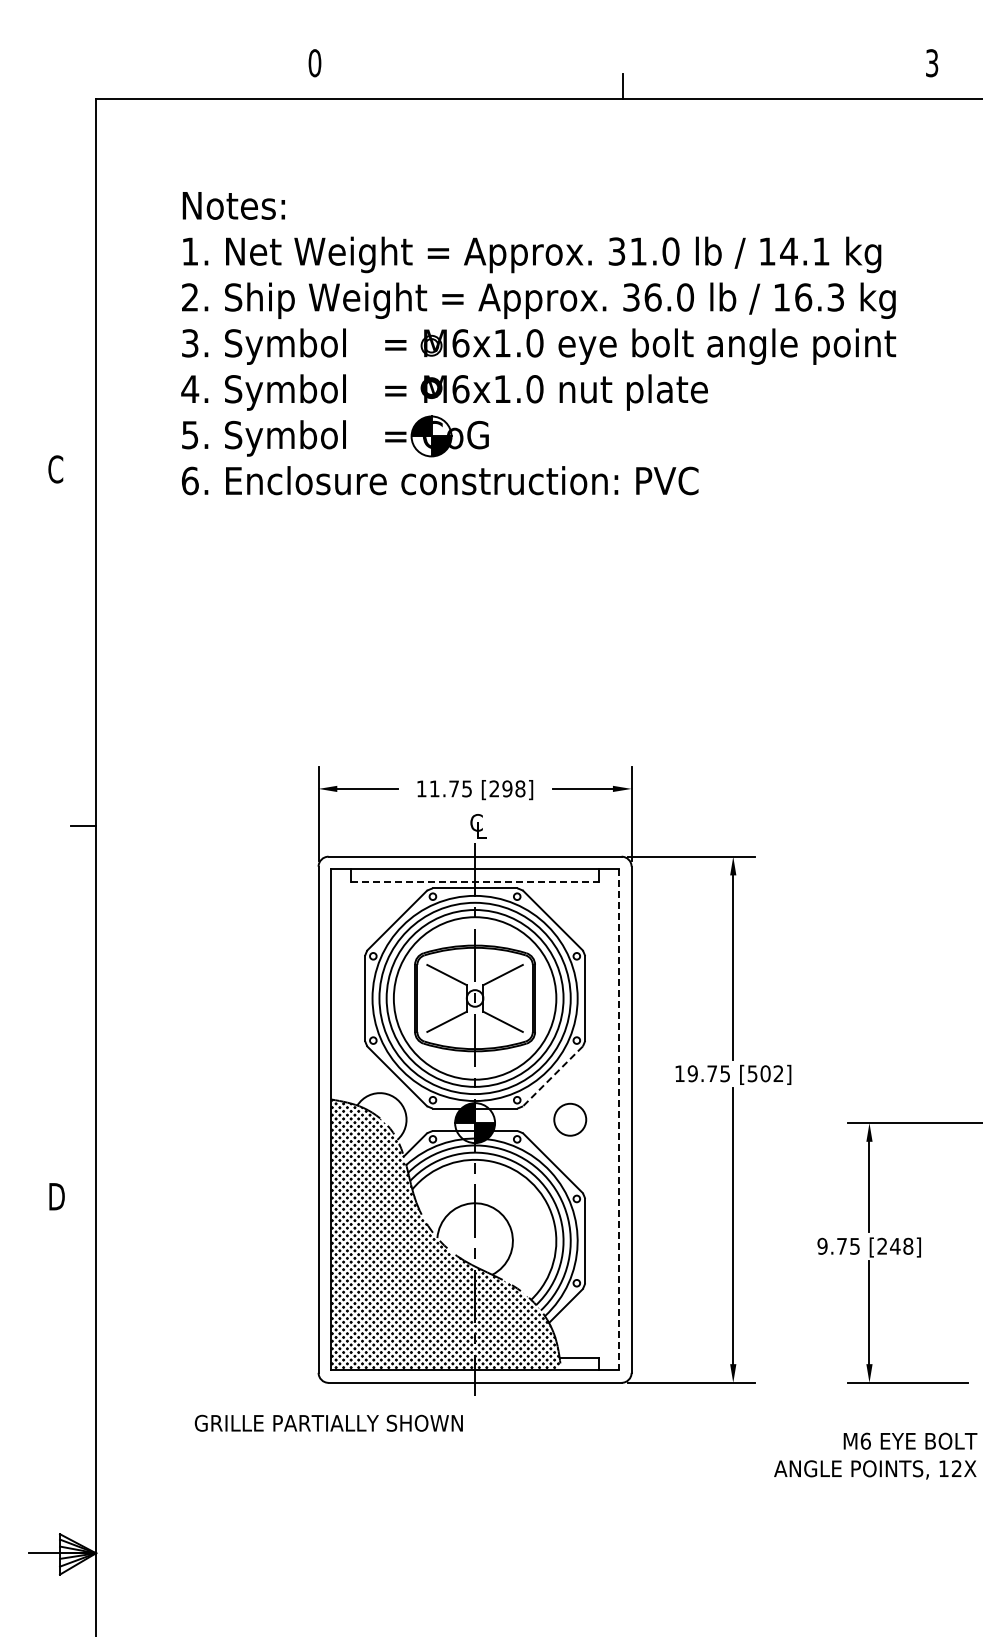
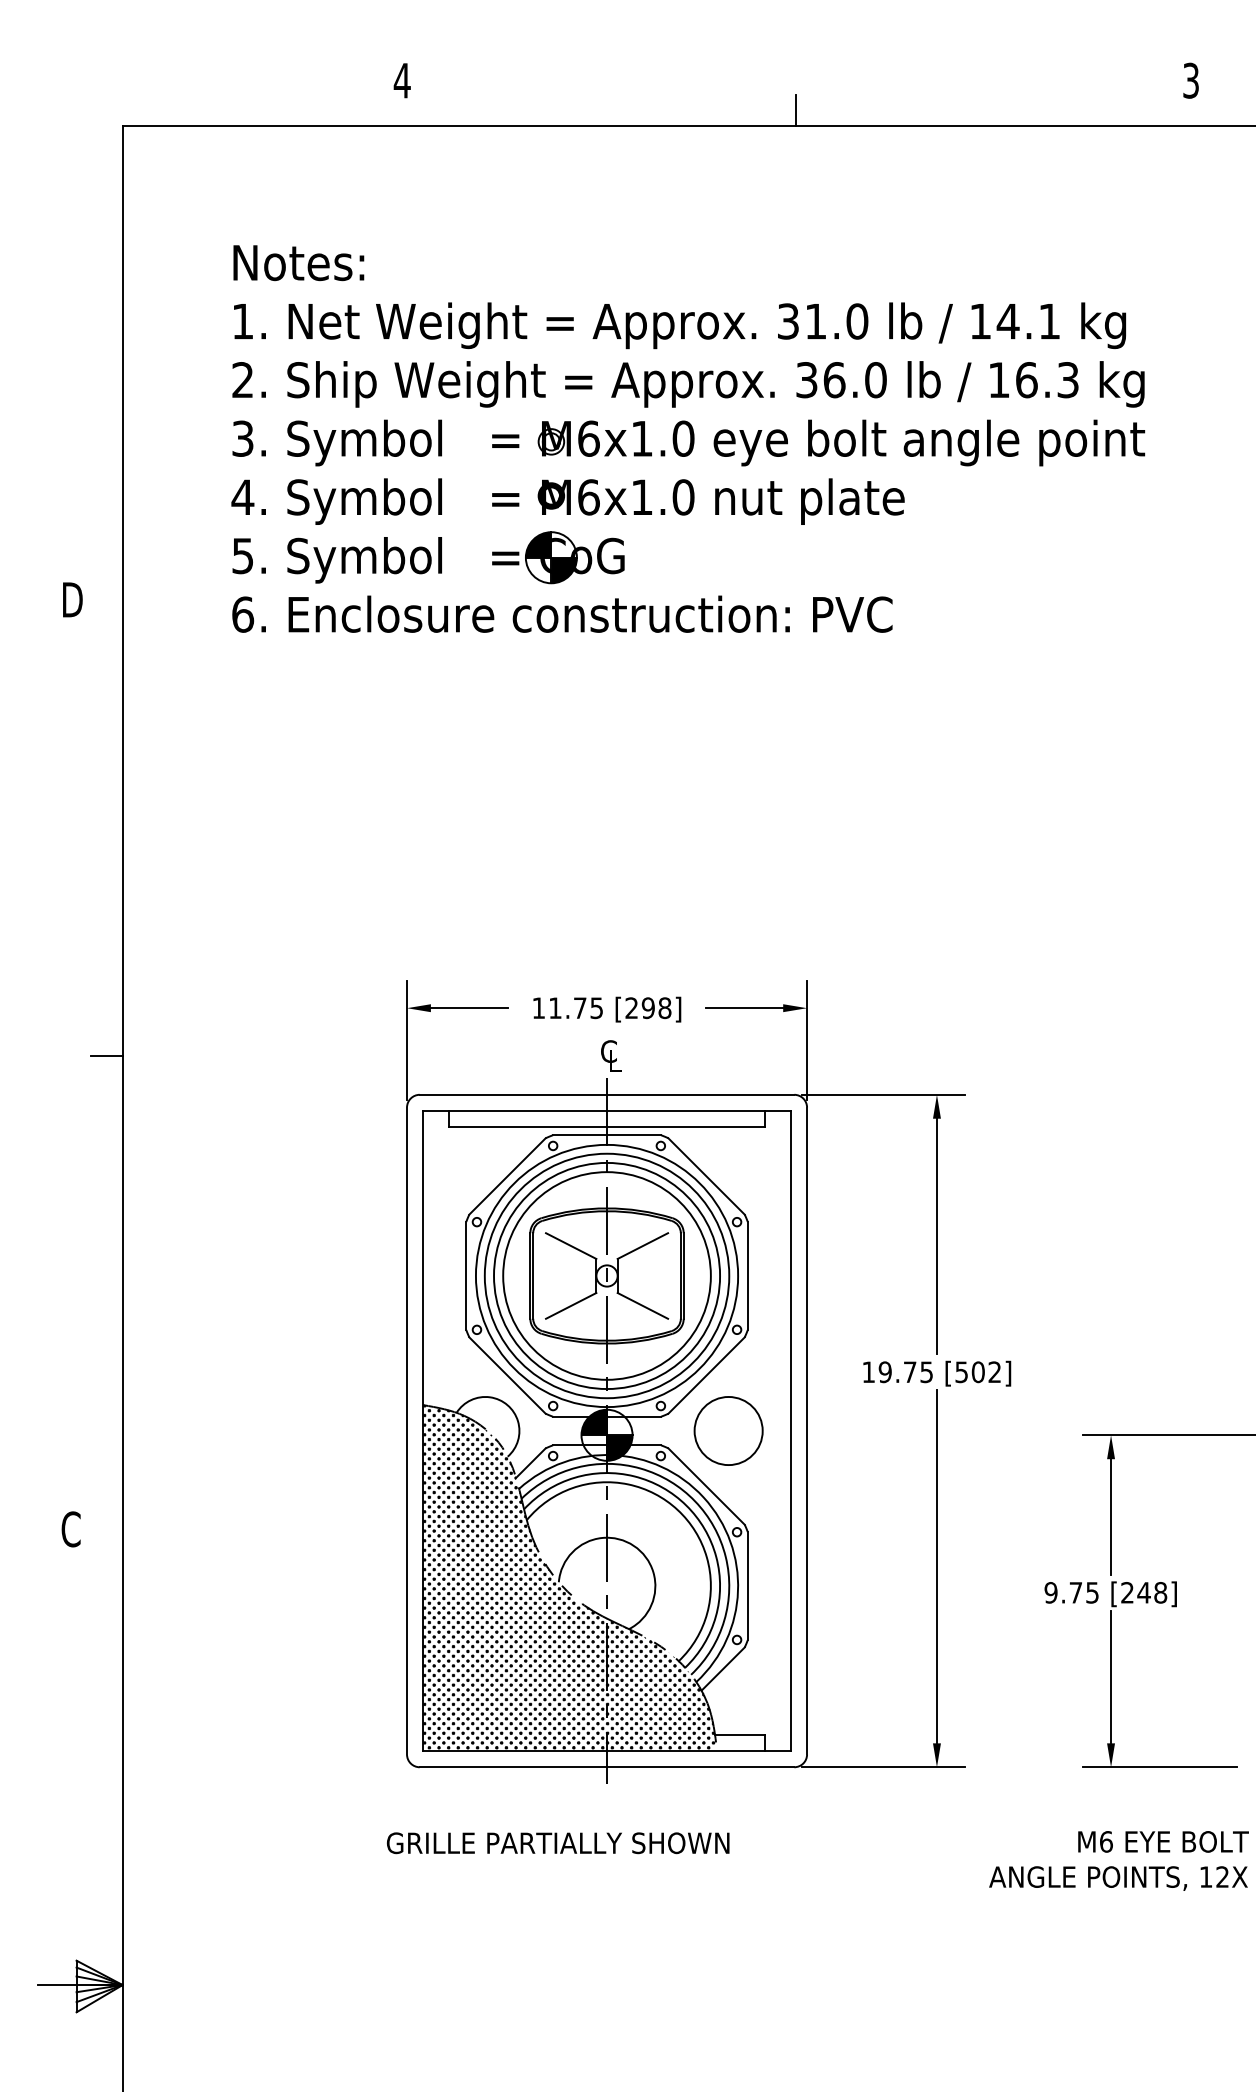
text: (314, 63) -> (401, 81), 0 -> 4
text: (56, 469) -> (72, 599), C -> D
line: (475, 881) -> (607, 1126), dashed -> solid
line: (552, 1076) -> (705, 1375), dashed -> solid
circle: (569, 1119) -> (727, 1430), size x1.67
line: (619, 1119) -> (791, 1430), dashed -> solid
text: (56, 1196) -> (72, 1529), D -> C
text: (328, 1422) -> (557, 1842), moved

